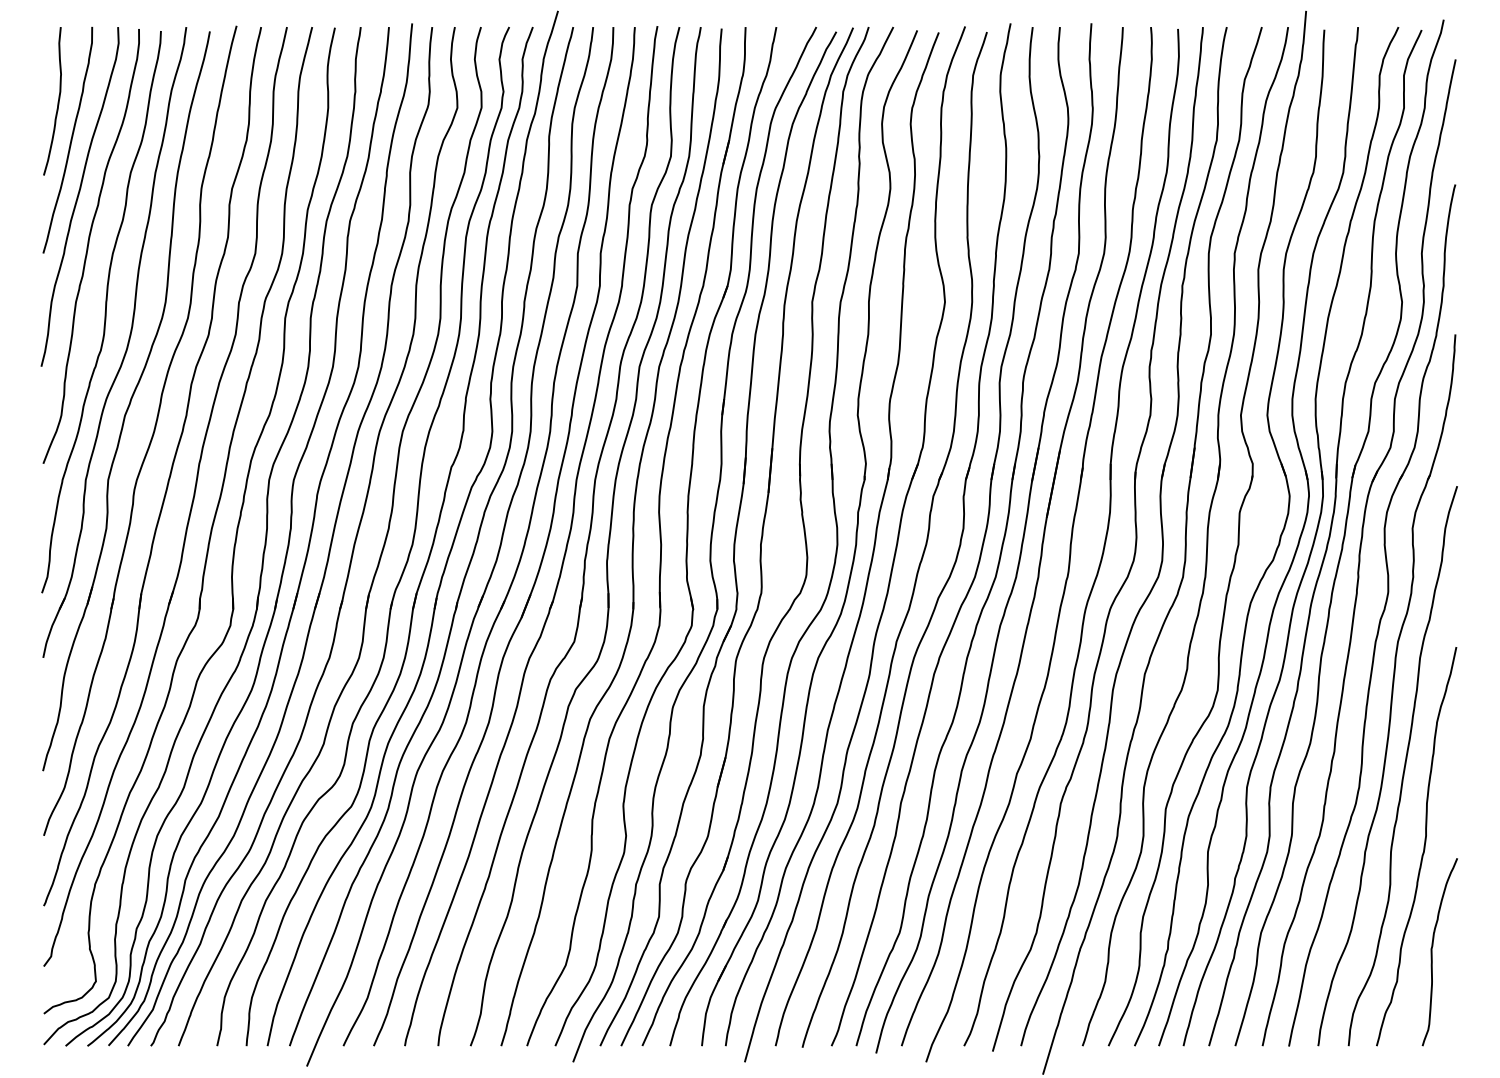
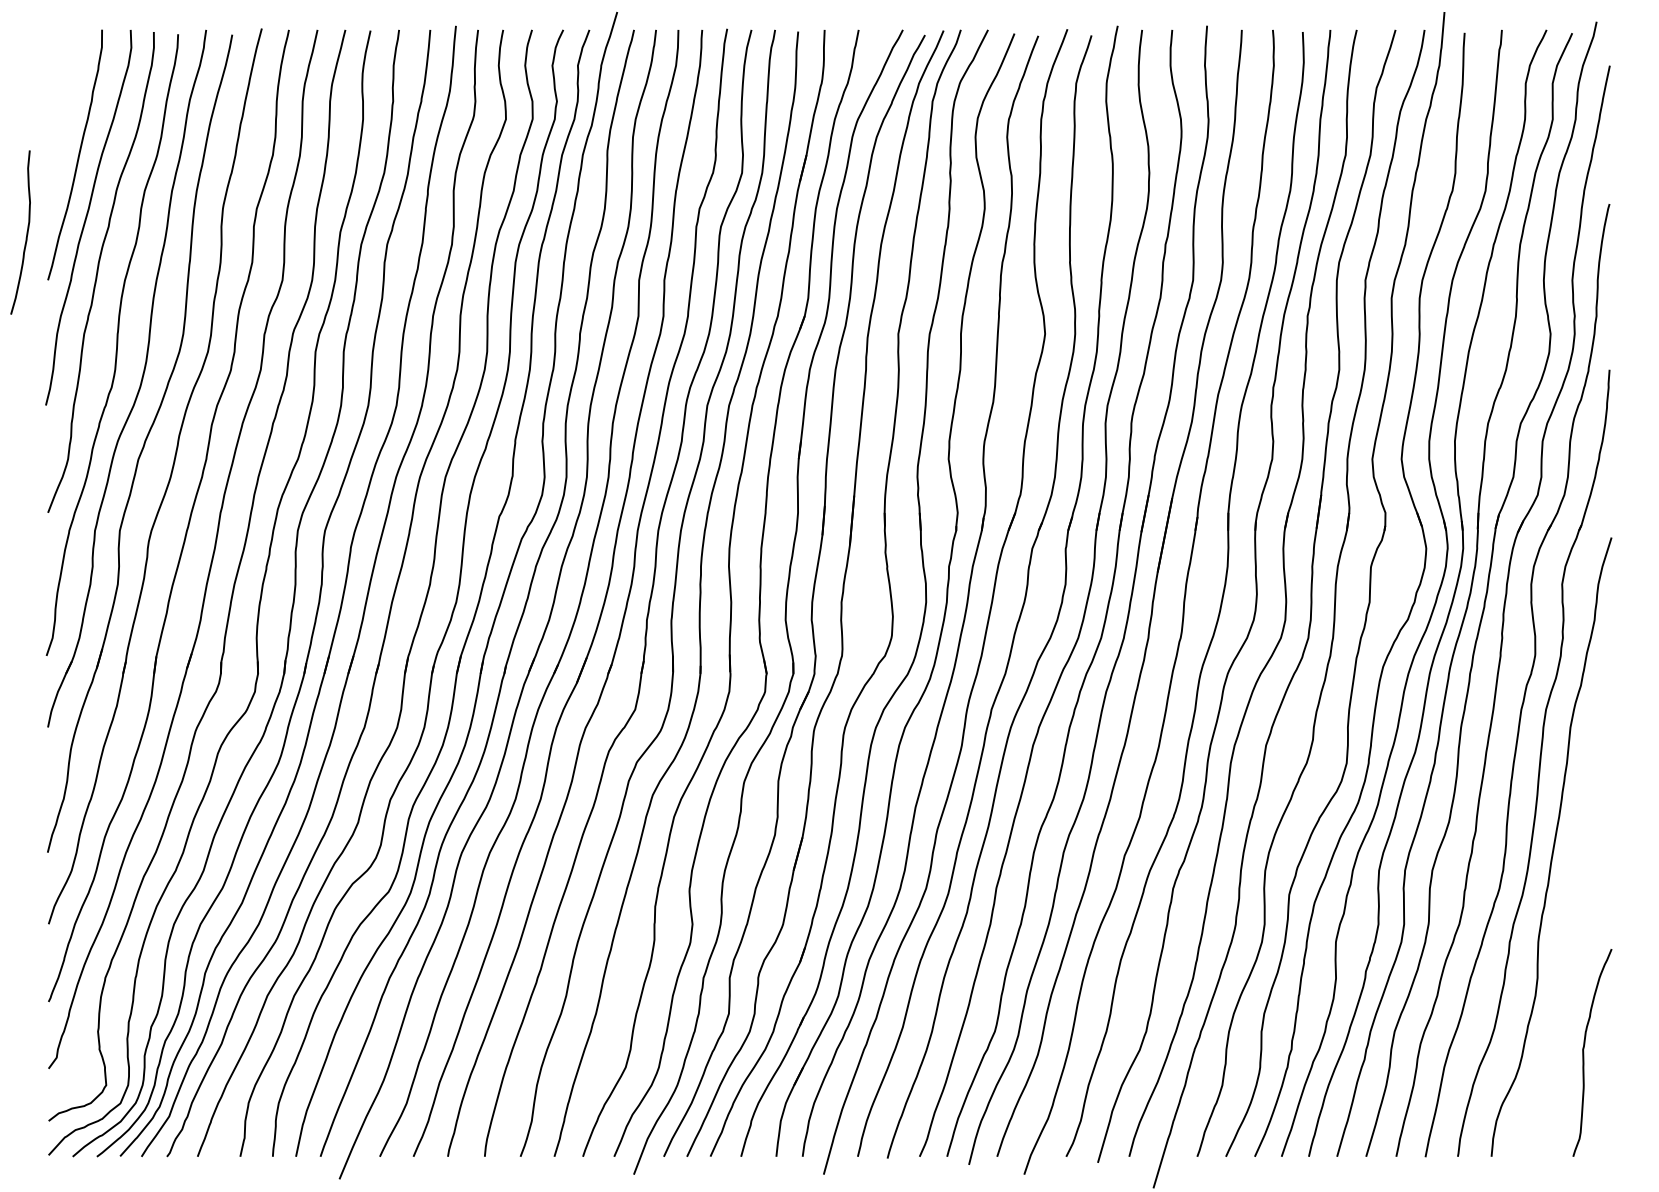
curve: (57, 101) -> (26, 232), moved
curve: (1423, 846) -> (1574, 936), removed

